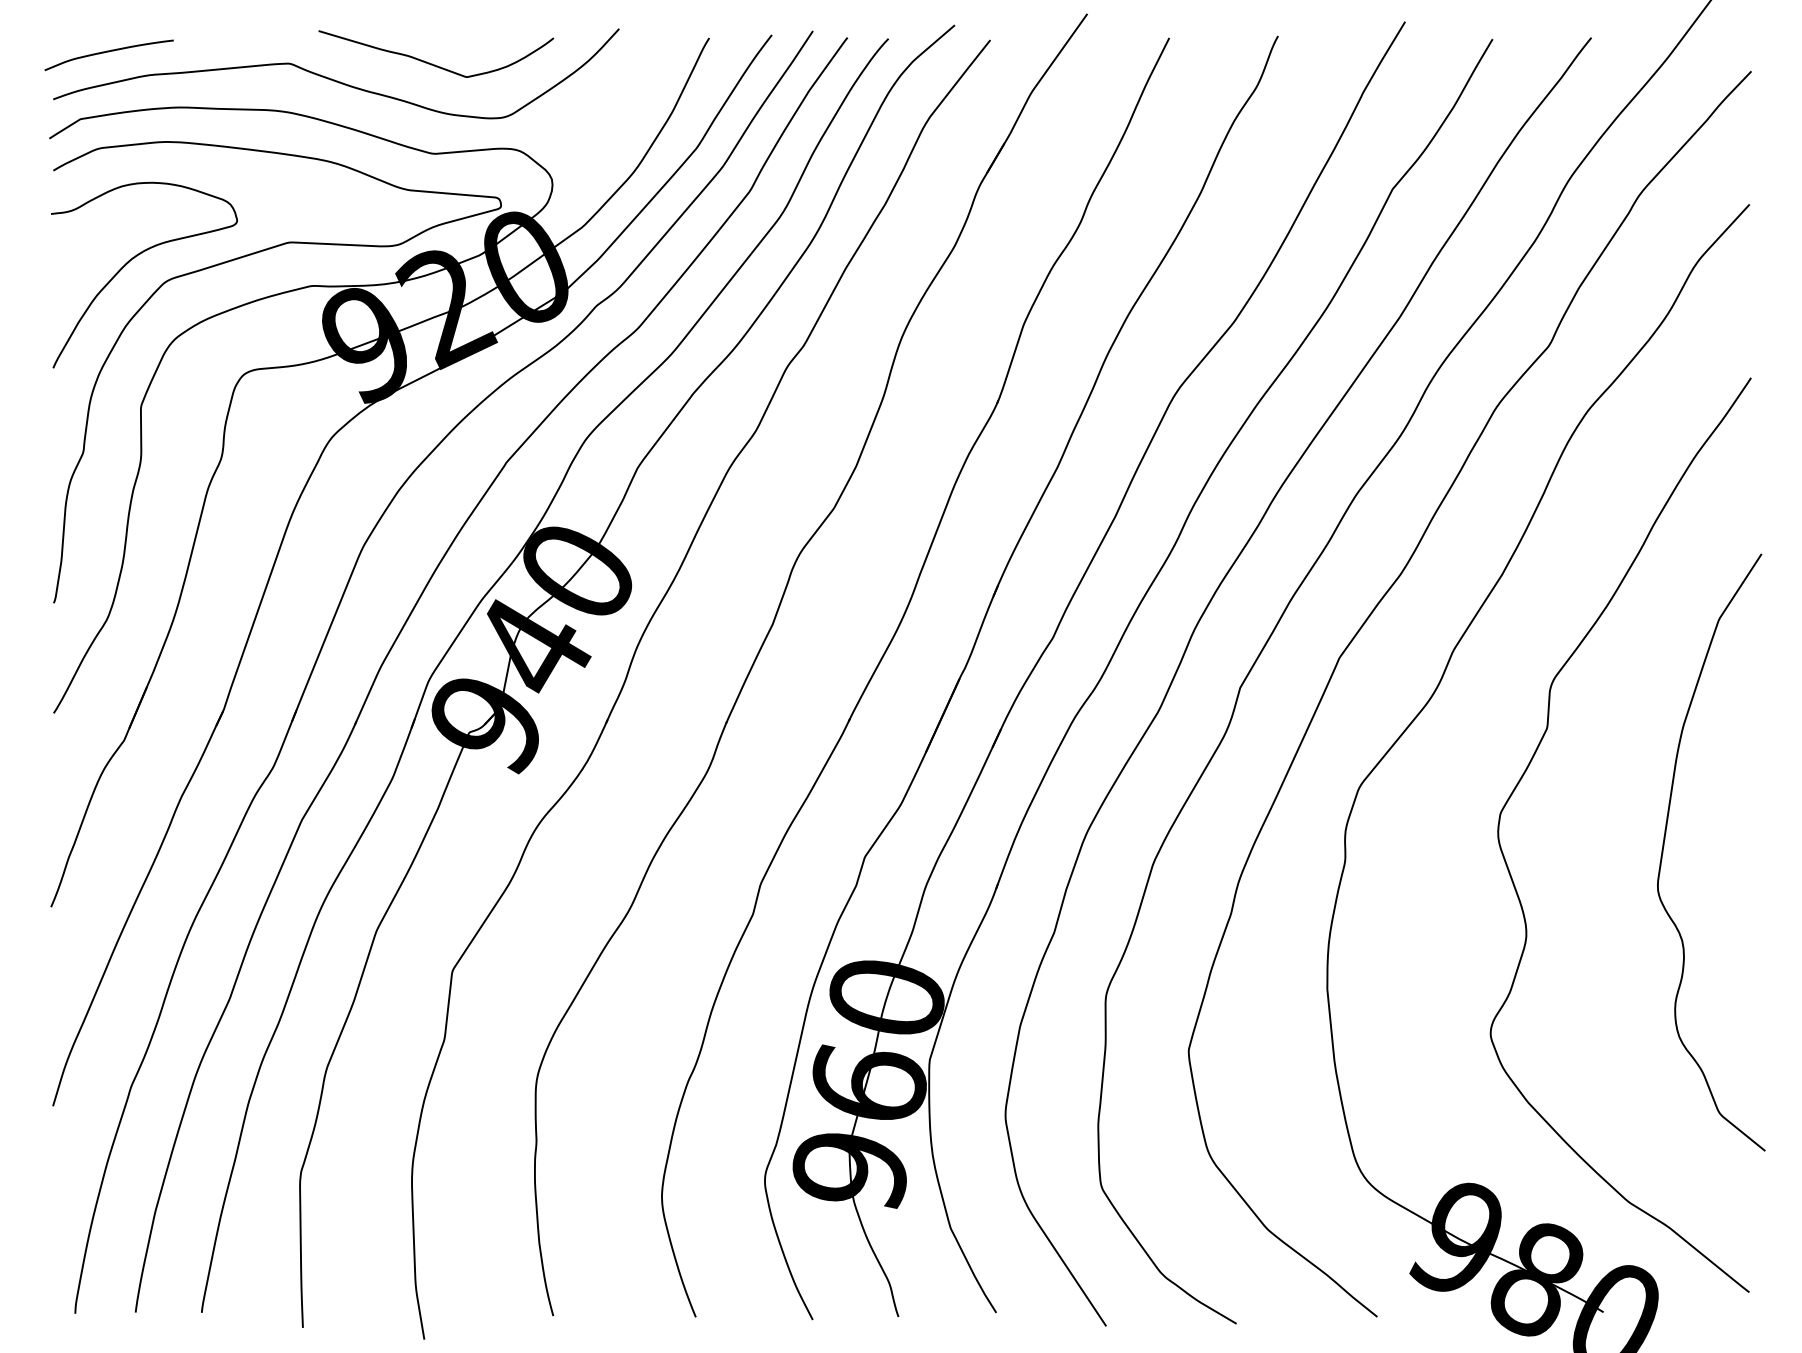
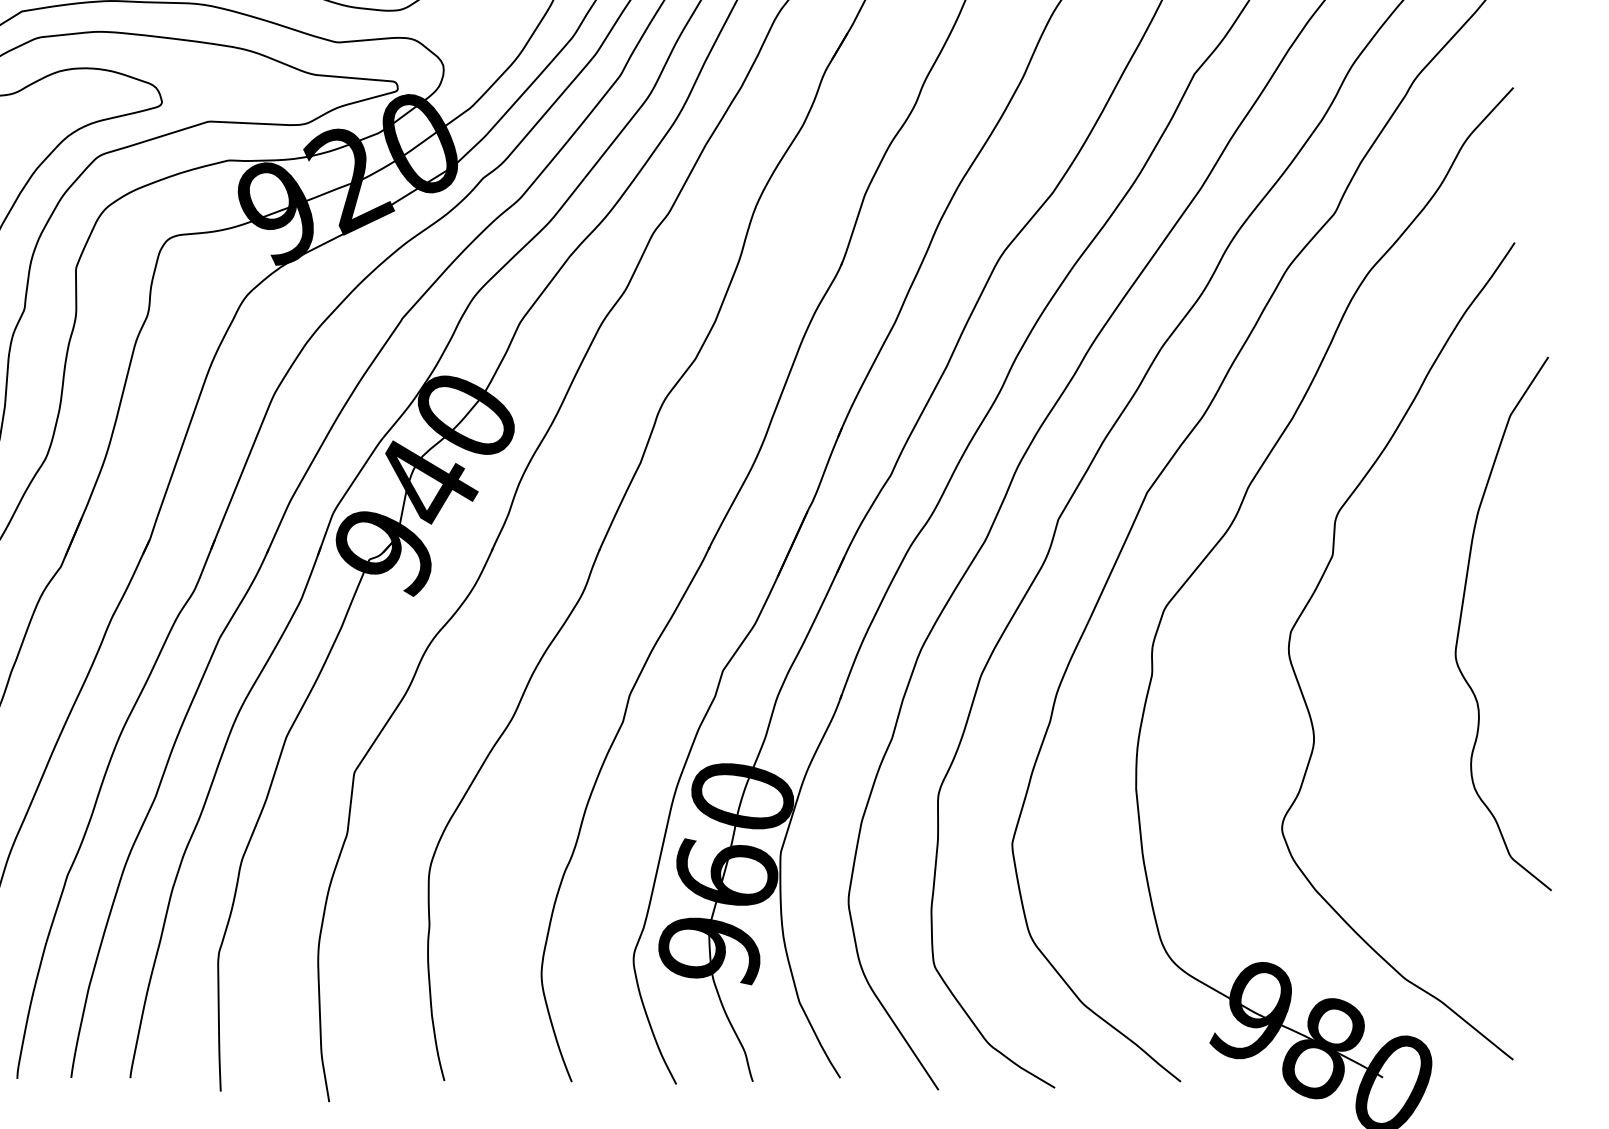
curve: (1664, 846) -> (1461, 618), moved

